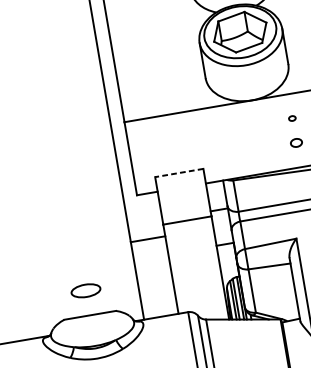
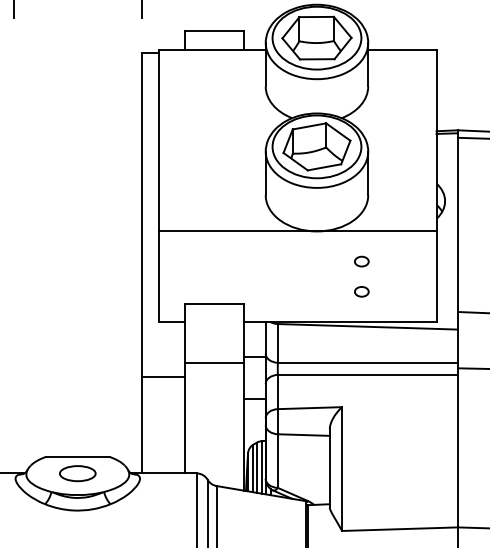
part: (292, 118) -> (361, 261), size x1.67
line: (179, 172) -> (214, 303), dashed -> solid
part: (85, 290) -> (77, 473), moved

